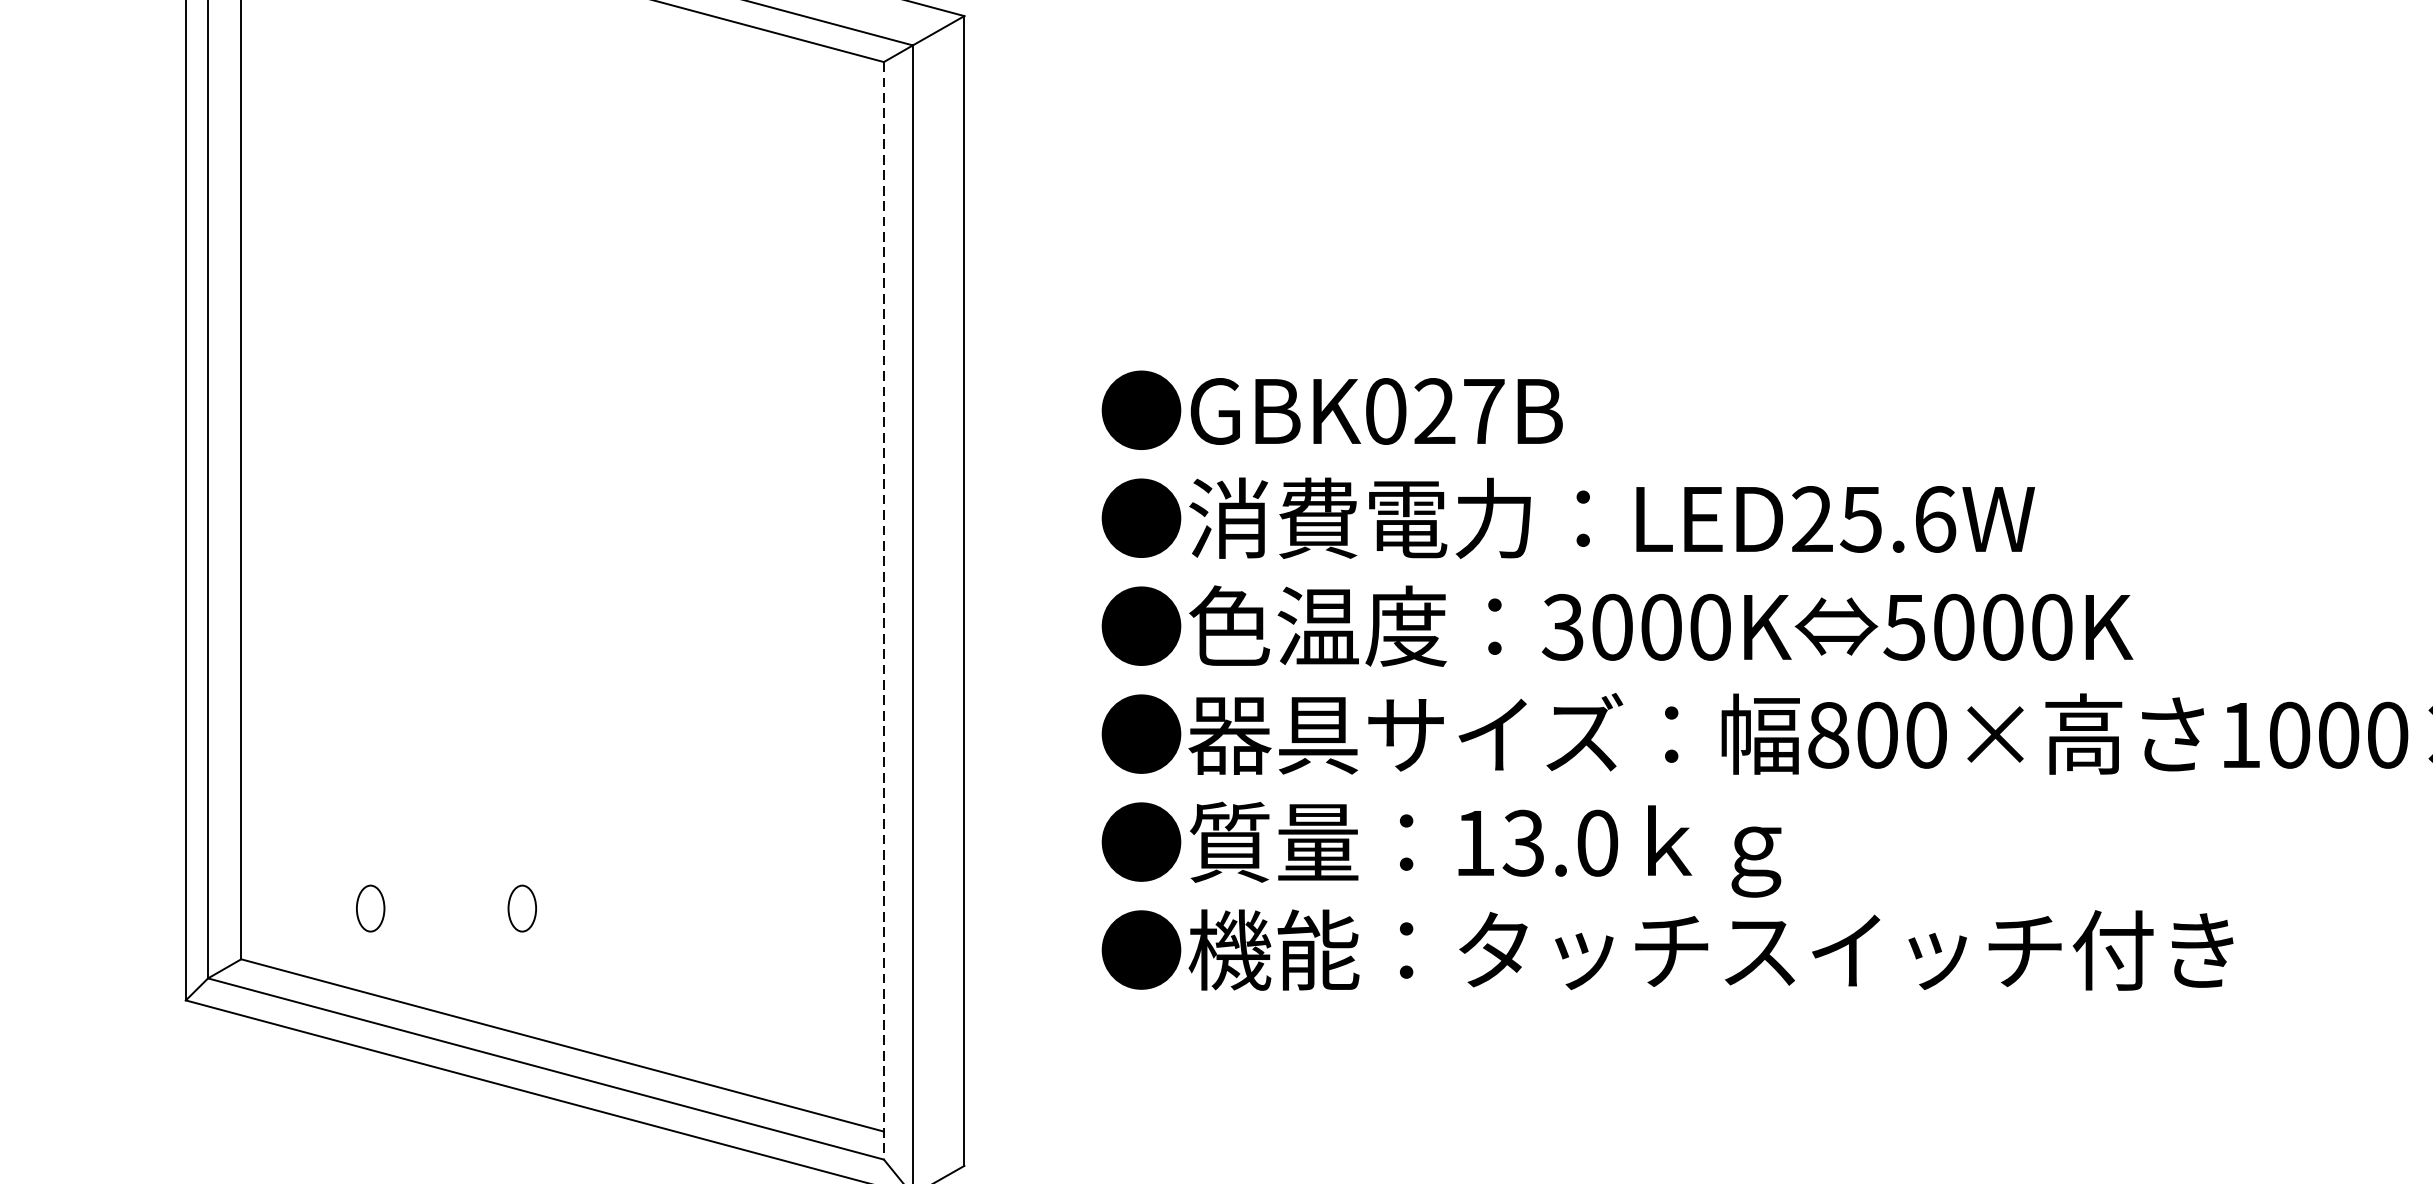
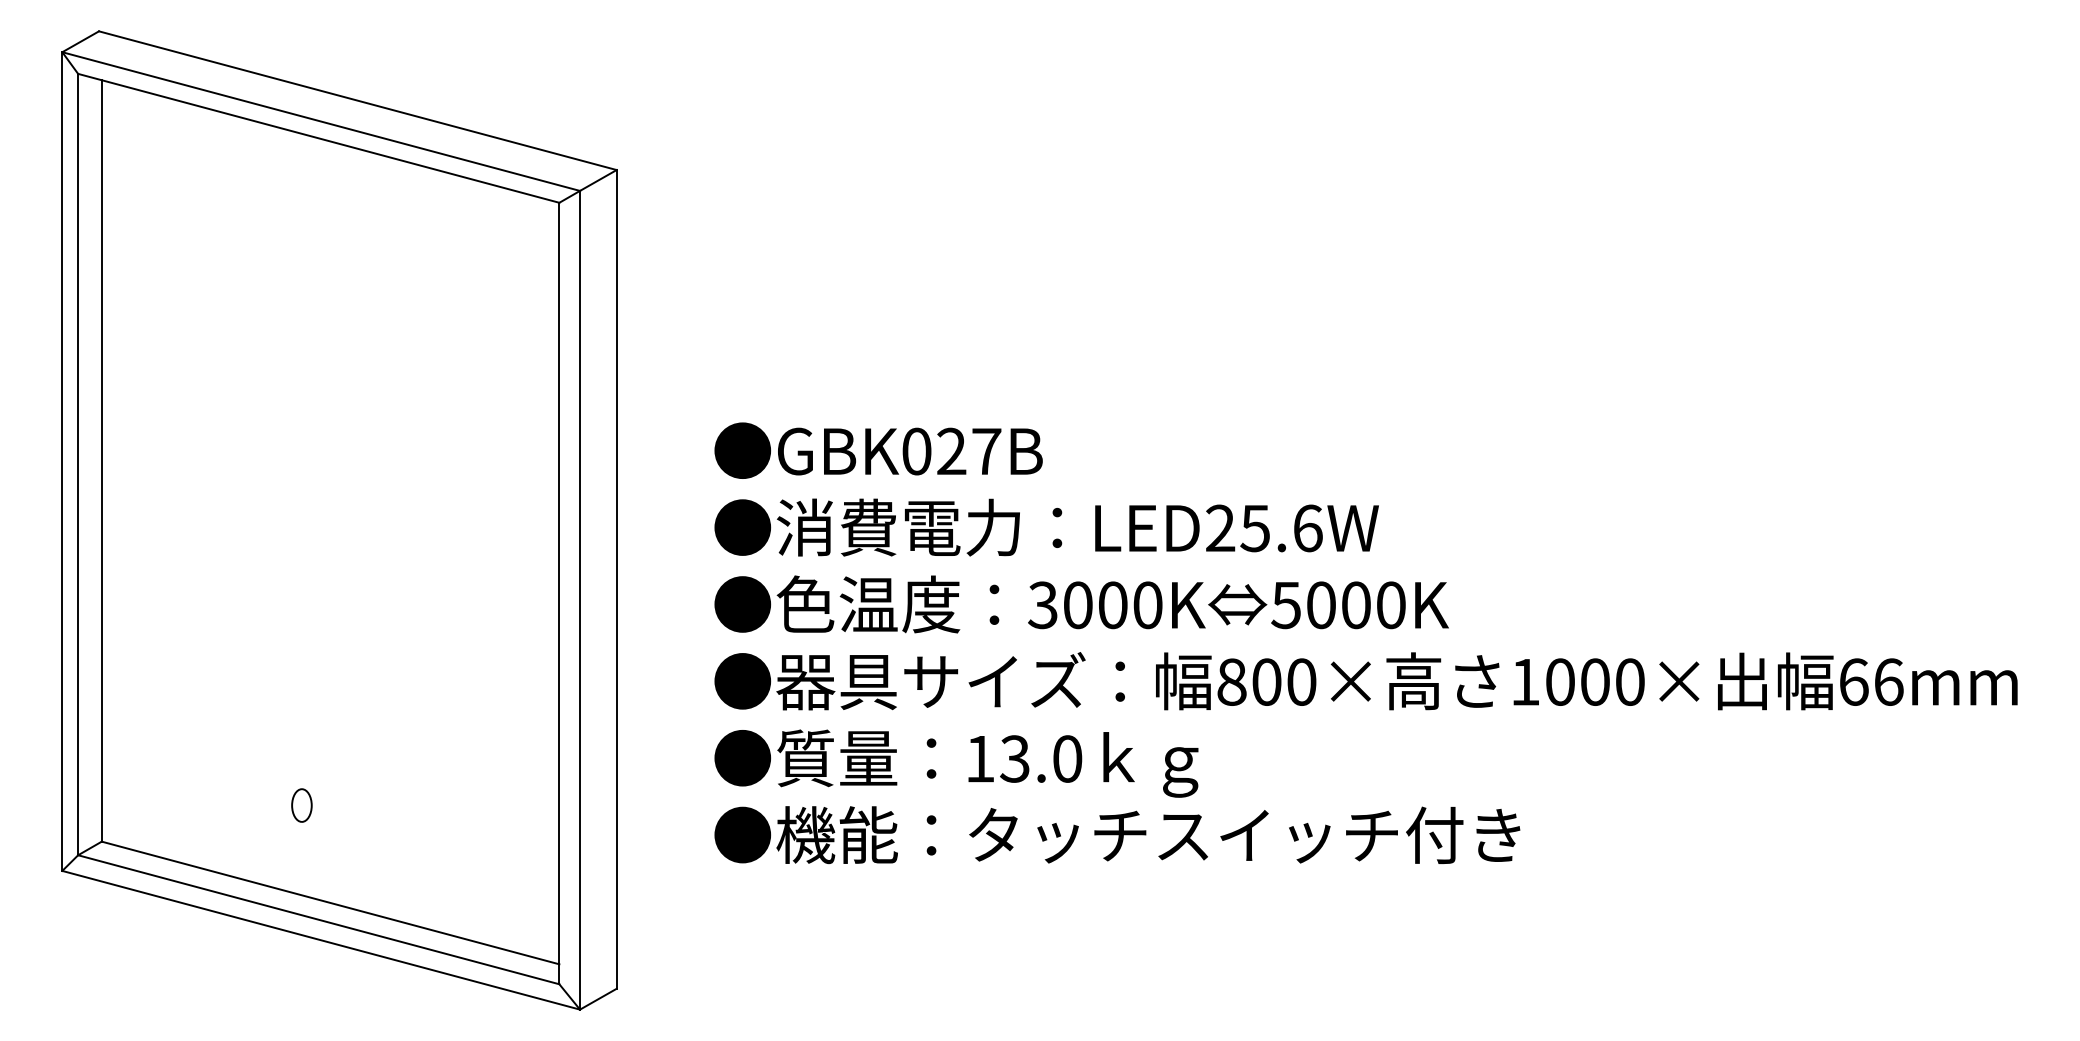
line: (884, 610) -> (559, 593), dashed -> solid
part: (370, 908) -> (193, 805), removed

